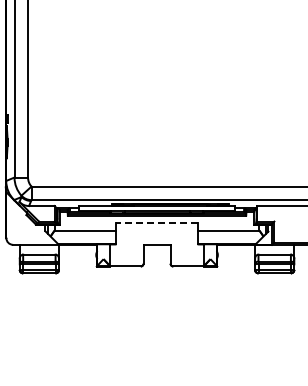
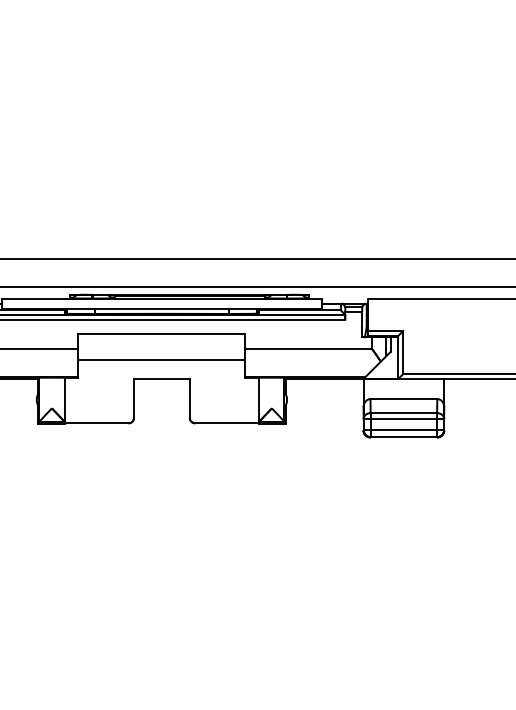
line: (157, 223) -> (162, 334), dashed -> solid
line: (156, 235) -> (160, 359), added

